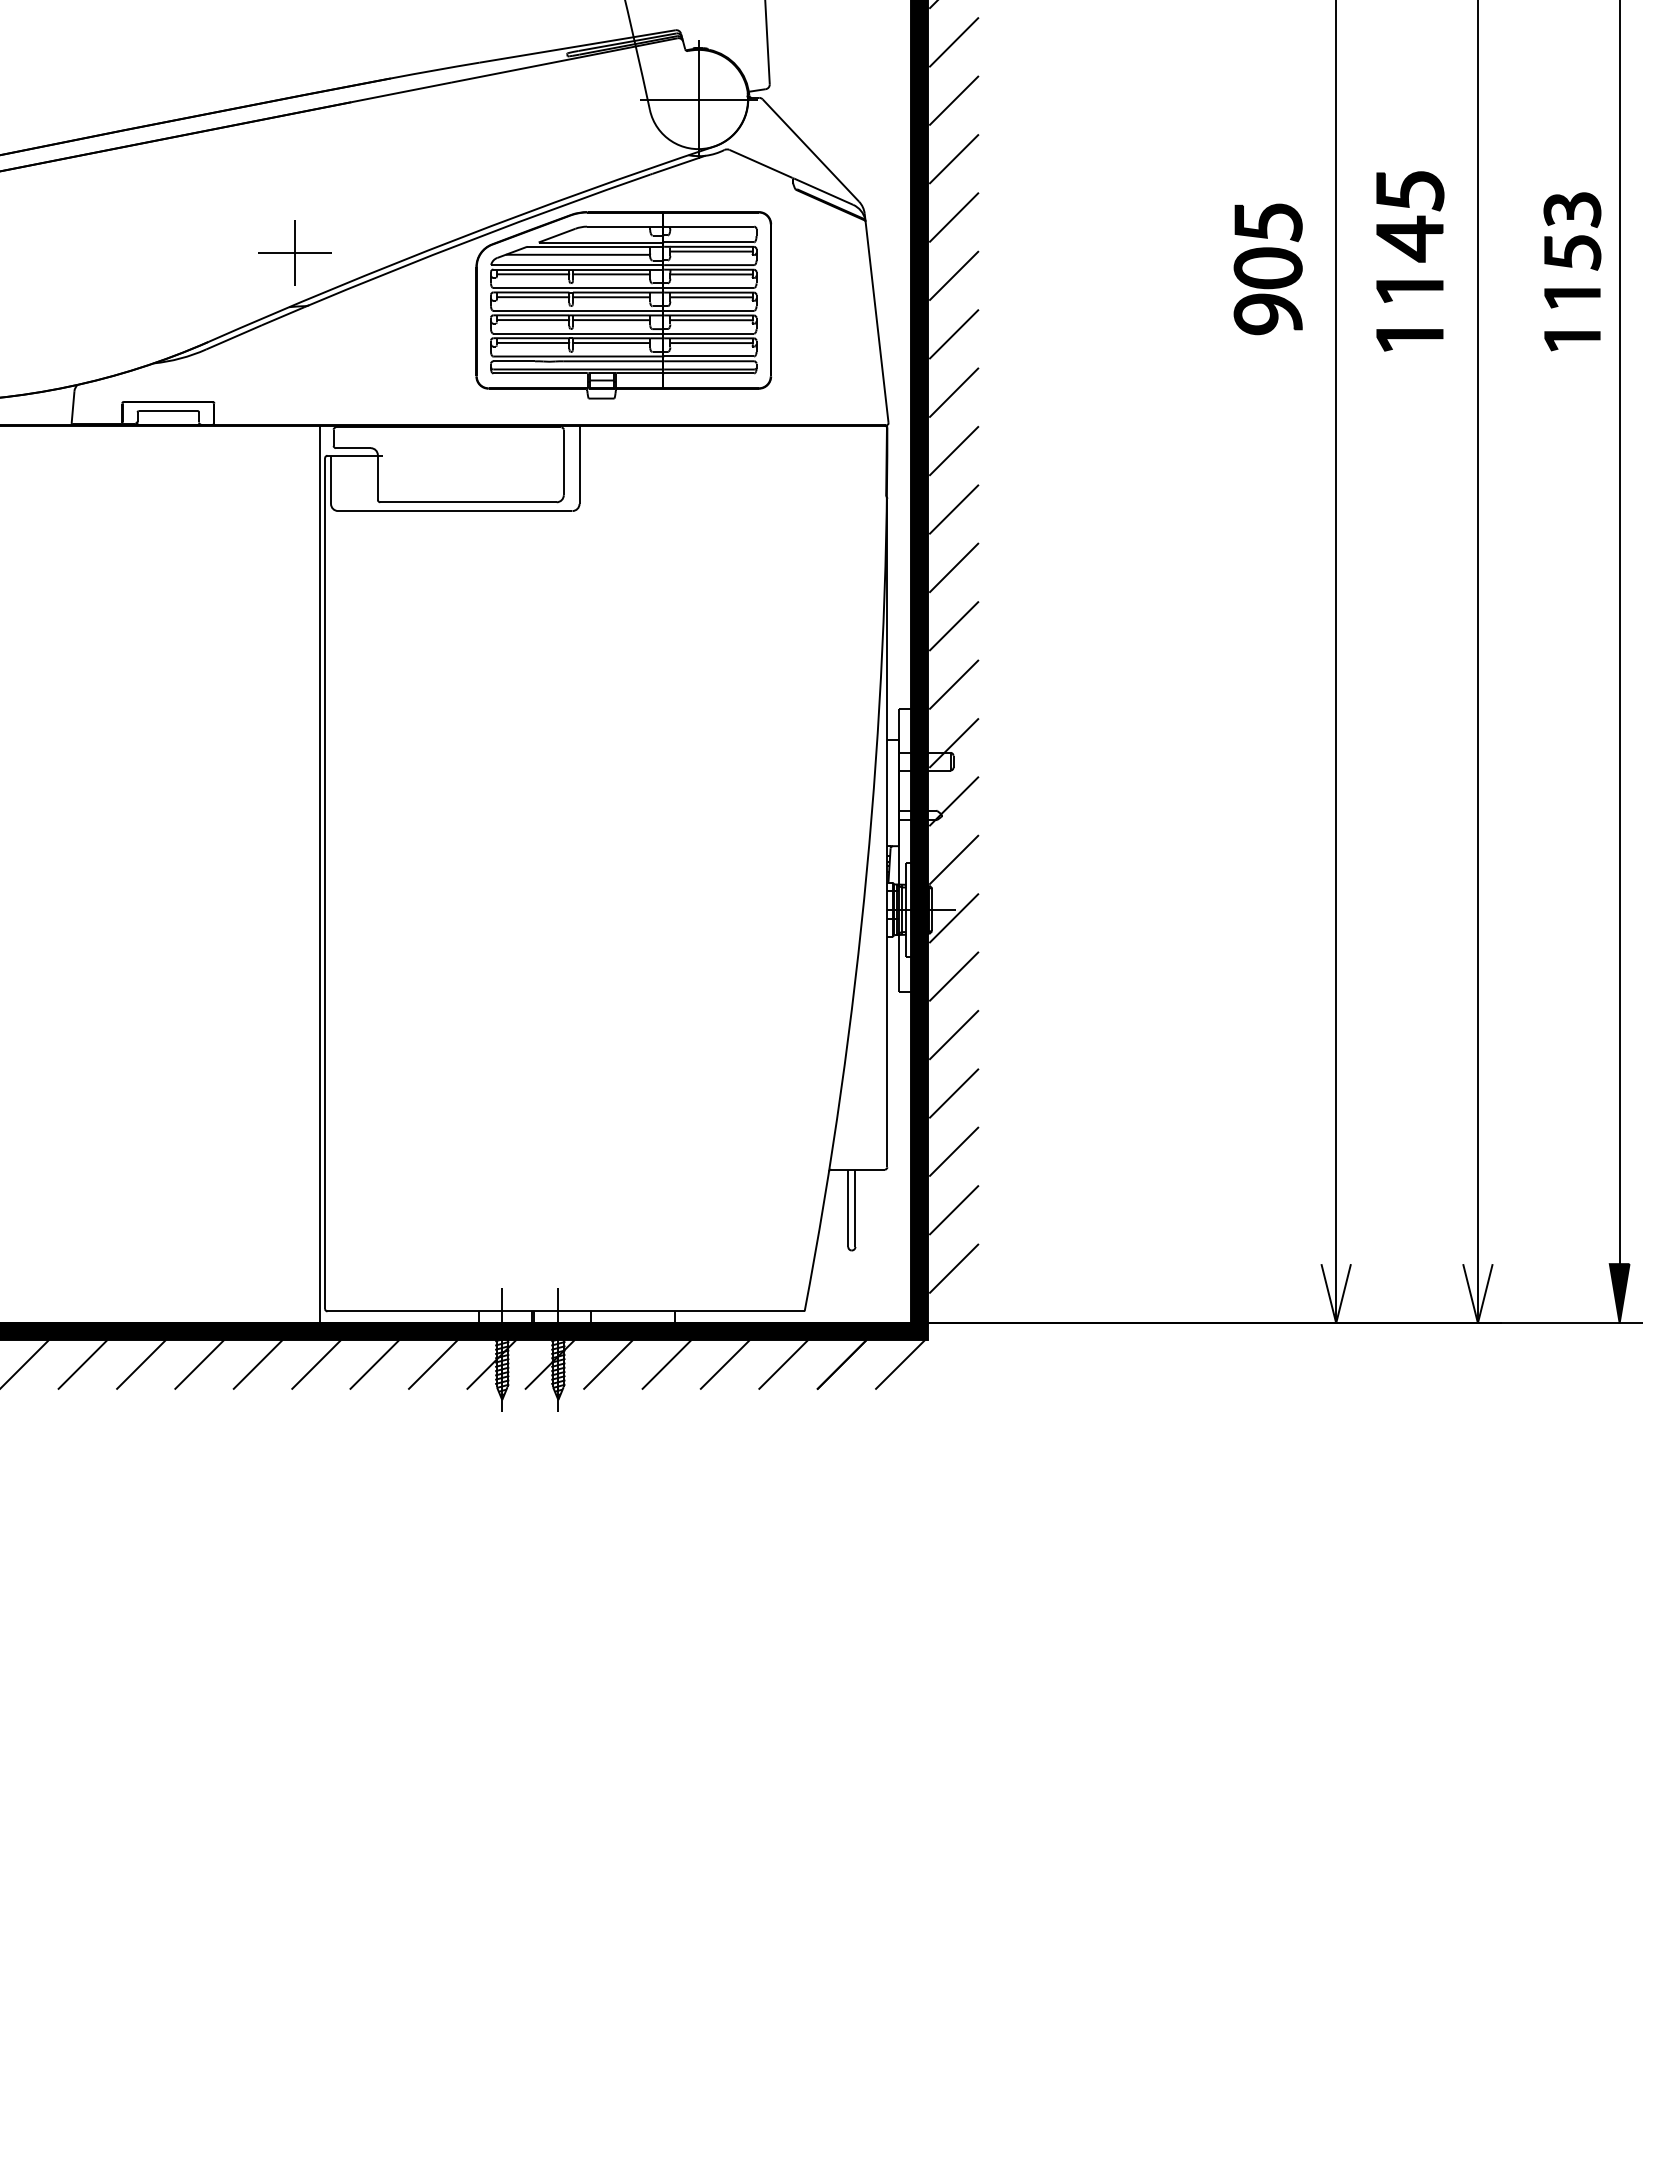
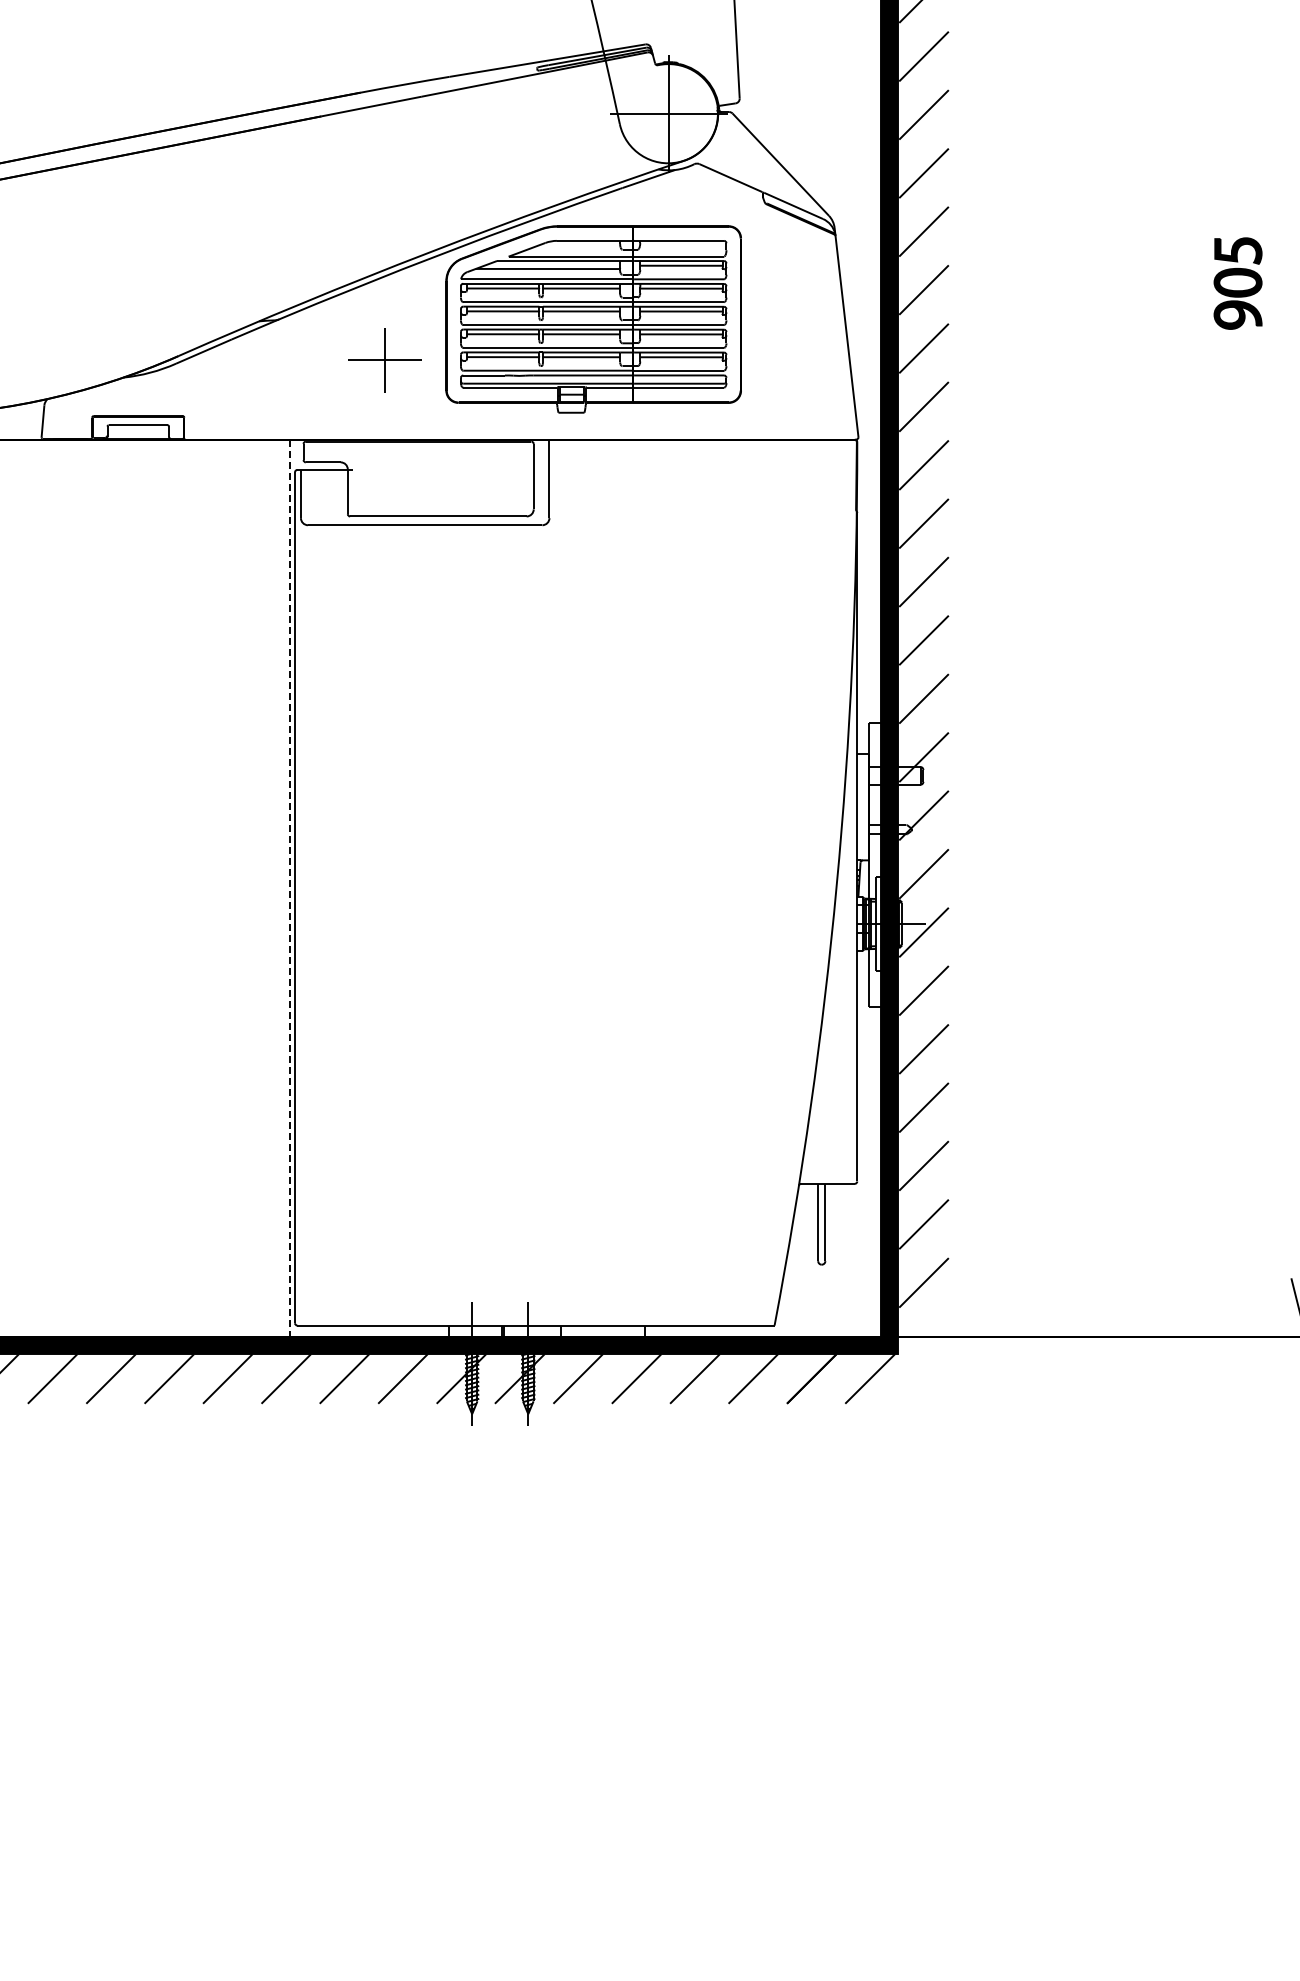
part: (294, 252) -> (384, 359), moved
part: (1267, 269) -> (1237, 283), size x0.7
line: (320, 874) -> (290, 888), solid -> dashed

